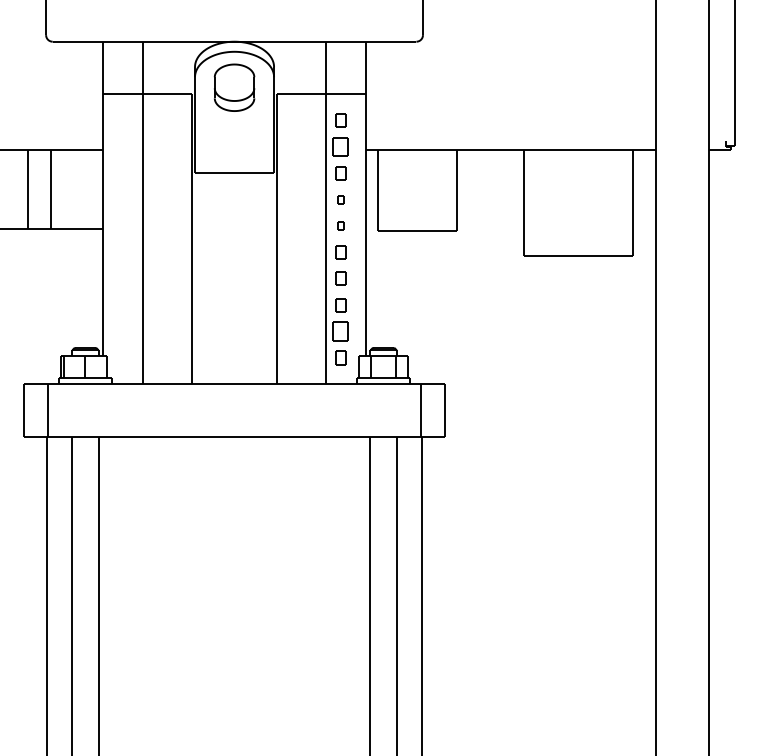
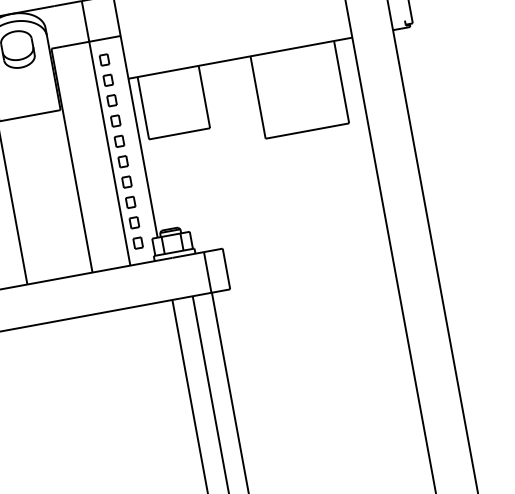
part: (340, 147) -> (108, 80), size x0.71
part: (340, 199) -> (115, 120), size x1.67
part: (340, 226) -> (119, 141), size x1.67
part: (340, 331) -> (134, 222), size x0.71

